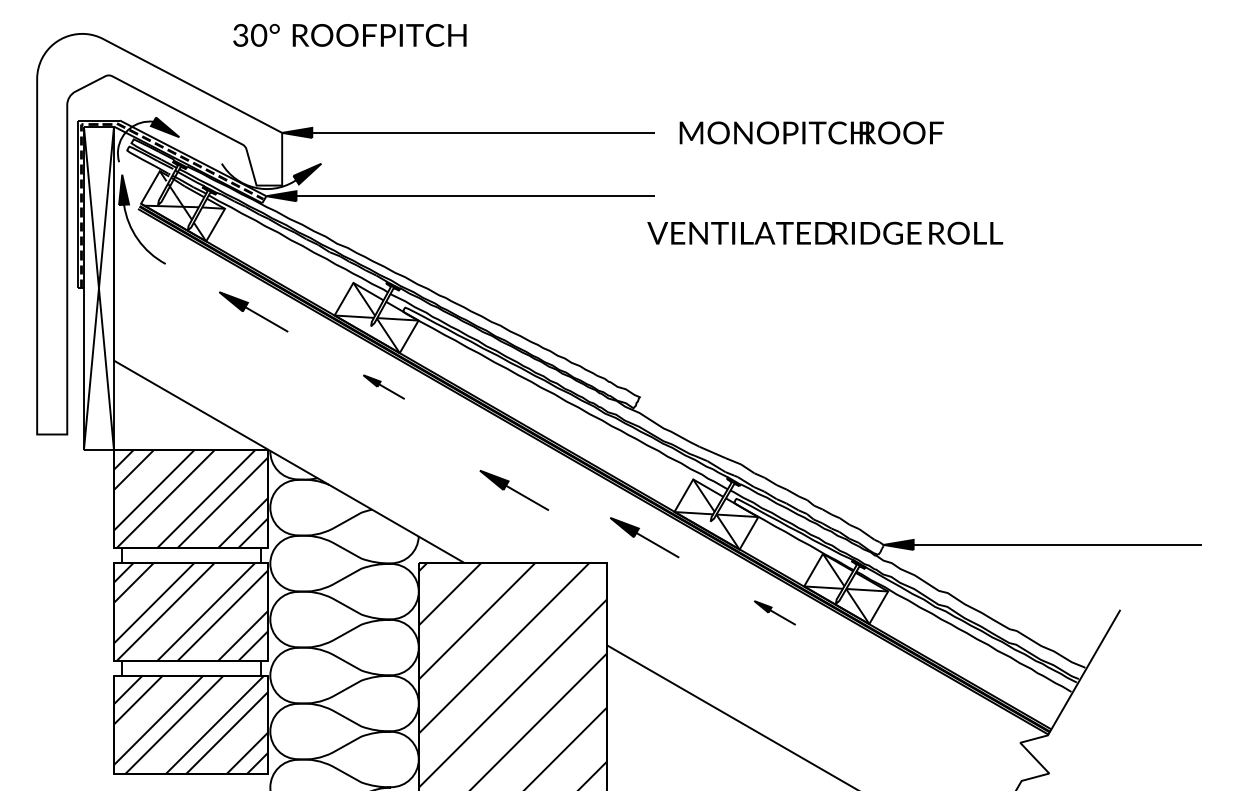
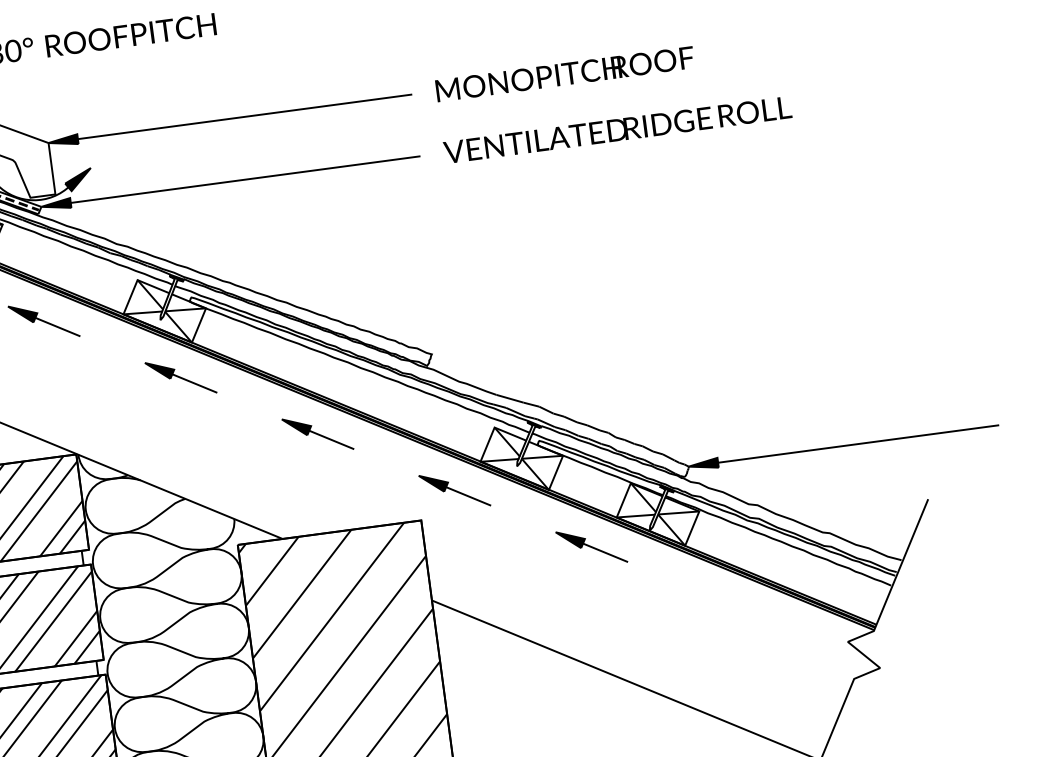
text: (825, 232) -> (617, 129), moved
part: (383, 386) -> (180, 377), size x1.67
part: (514, 490) -> (318, 434), moved
part: (774, 612) -> (591, 546), size x1.67

